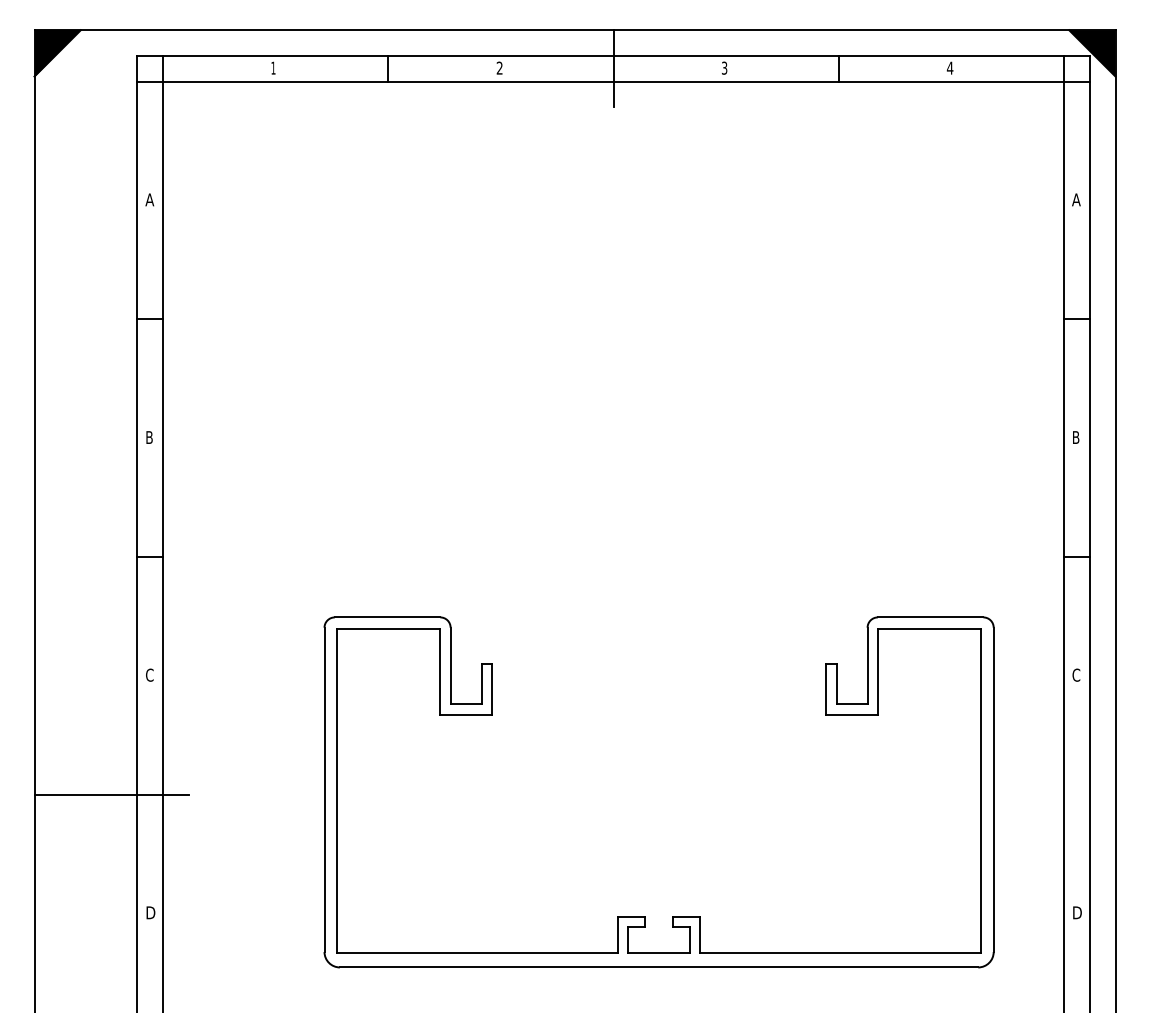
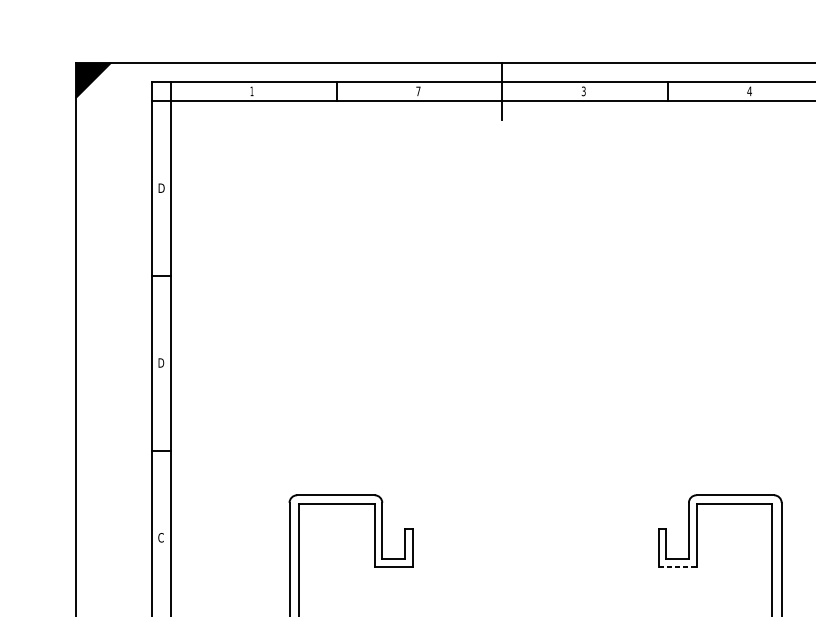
text: (499, 67) -> (418, 90), 2 -> 7
text: (149, 199) -> (160, 187), A -> D
text: (150, 437) -> (161, 362), B -> D
line: (852, 715) -> (677, 567), solid -> dashed

